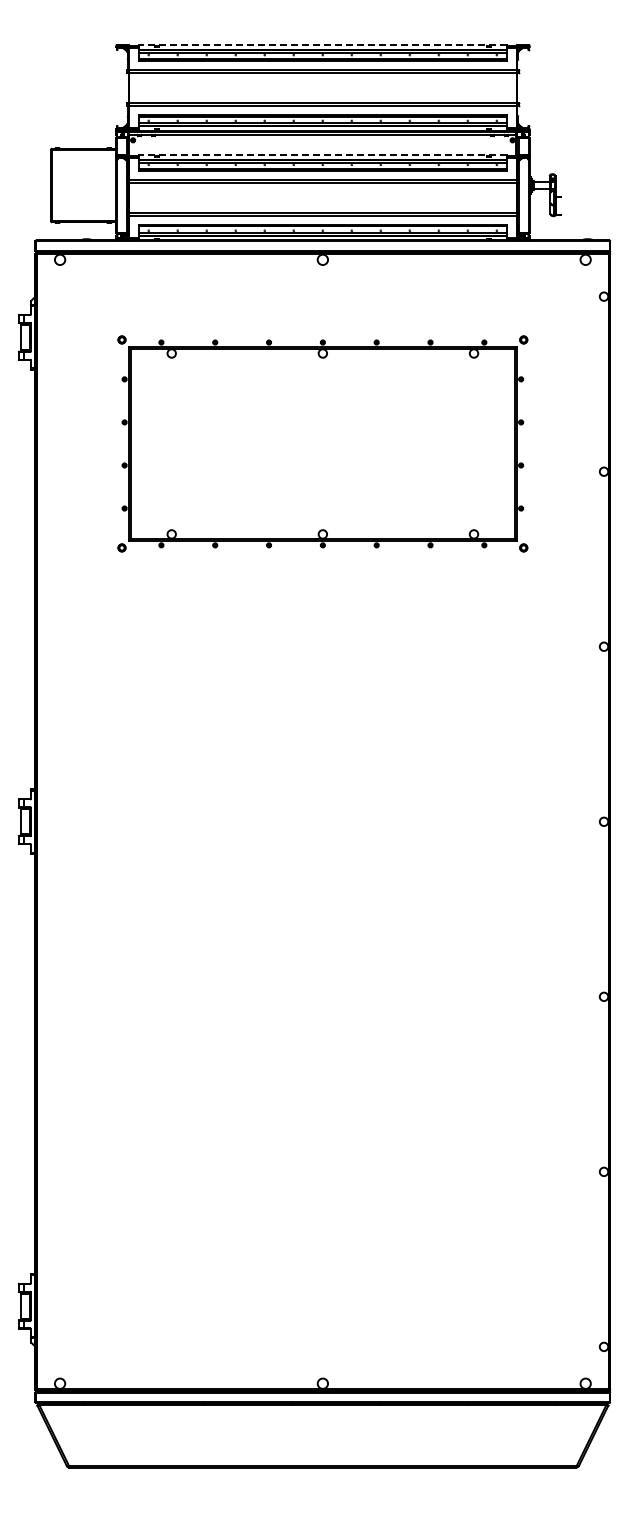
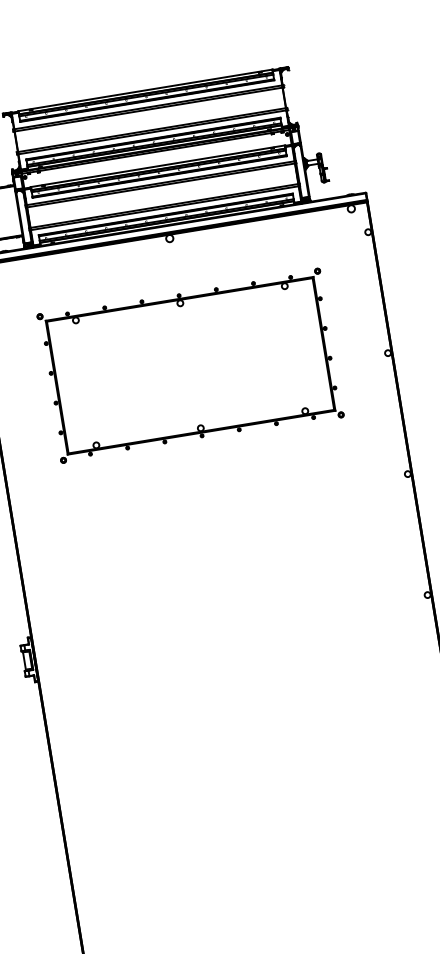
line: (322, 45) -> (145, 90), dashed -> solid
line: (322, 155) -> (157, 166), dashed -> solid

